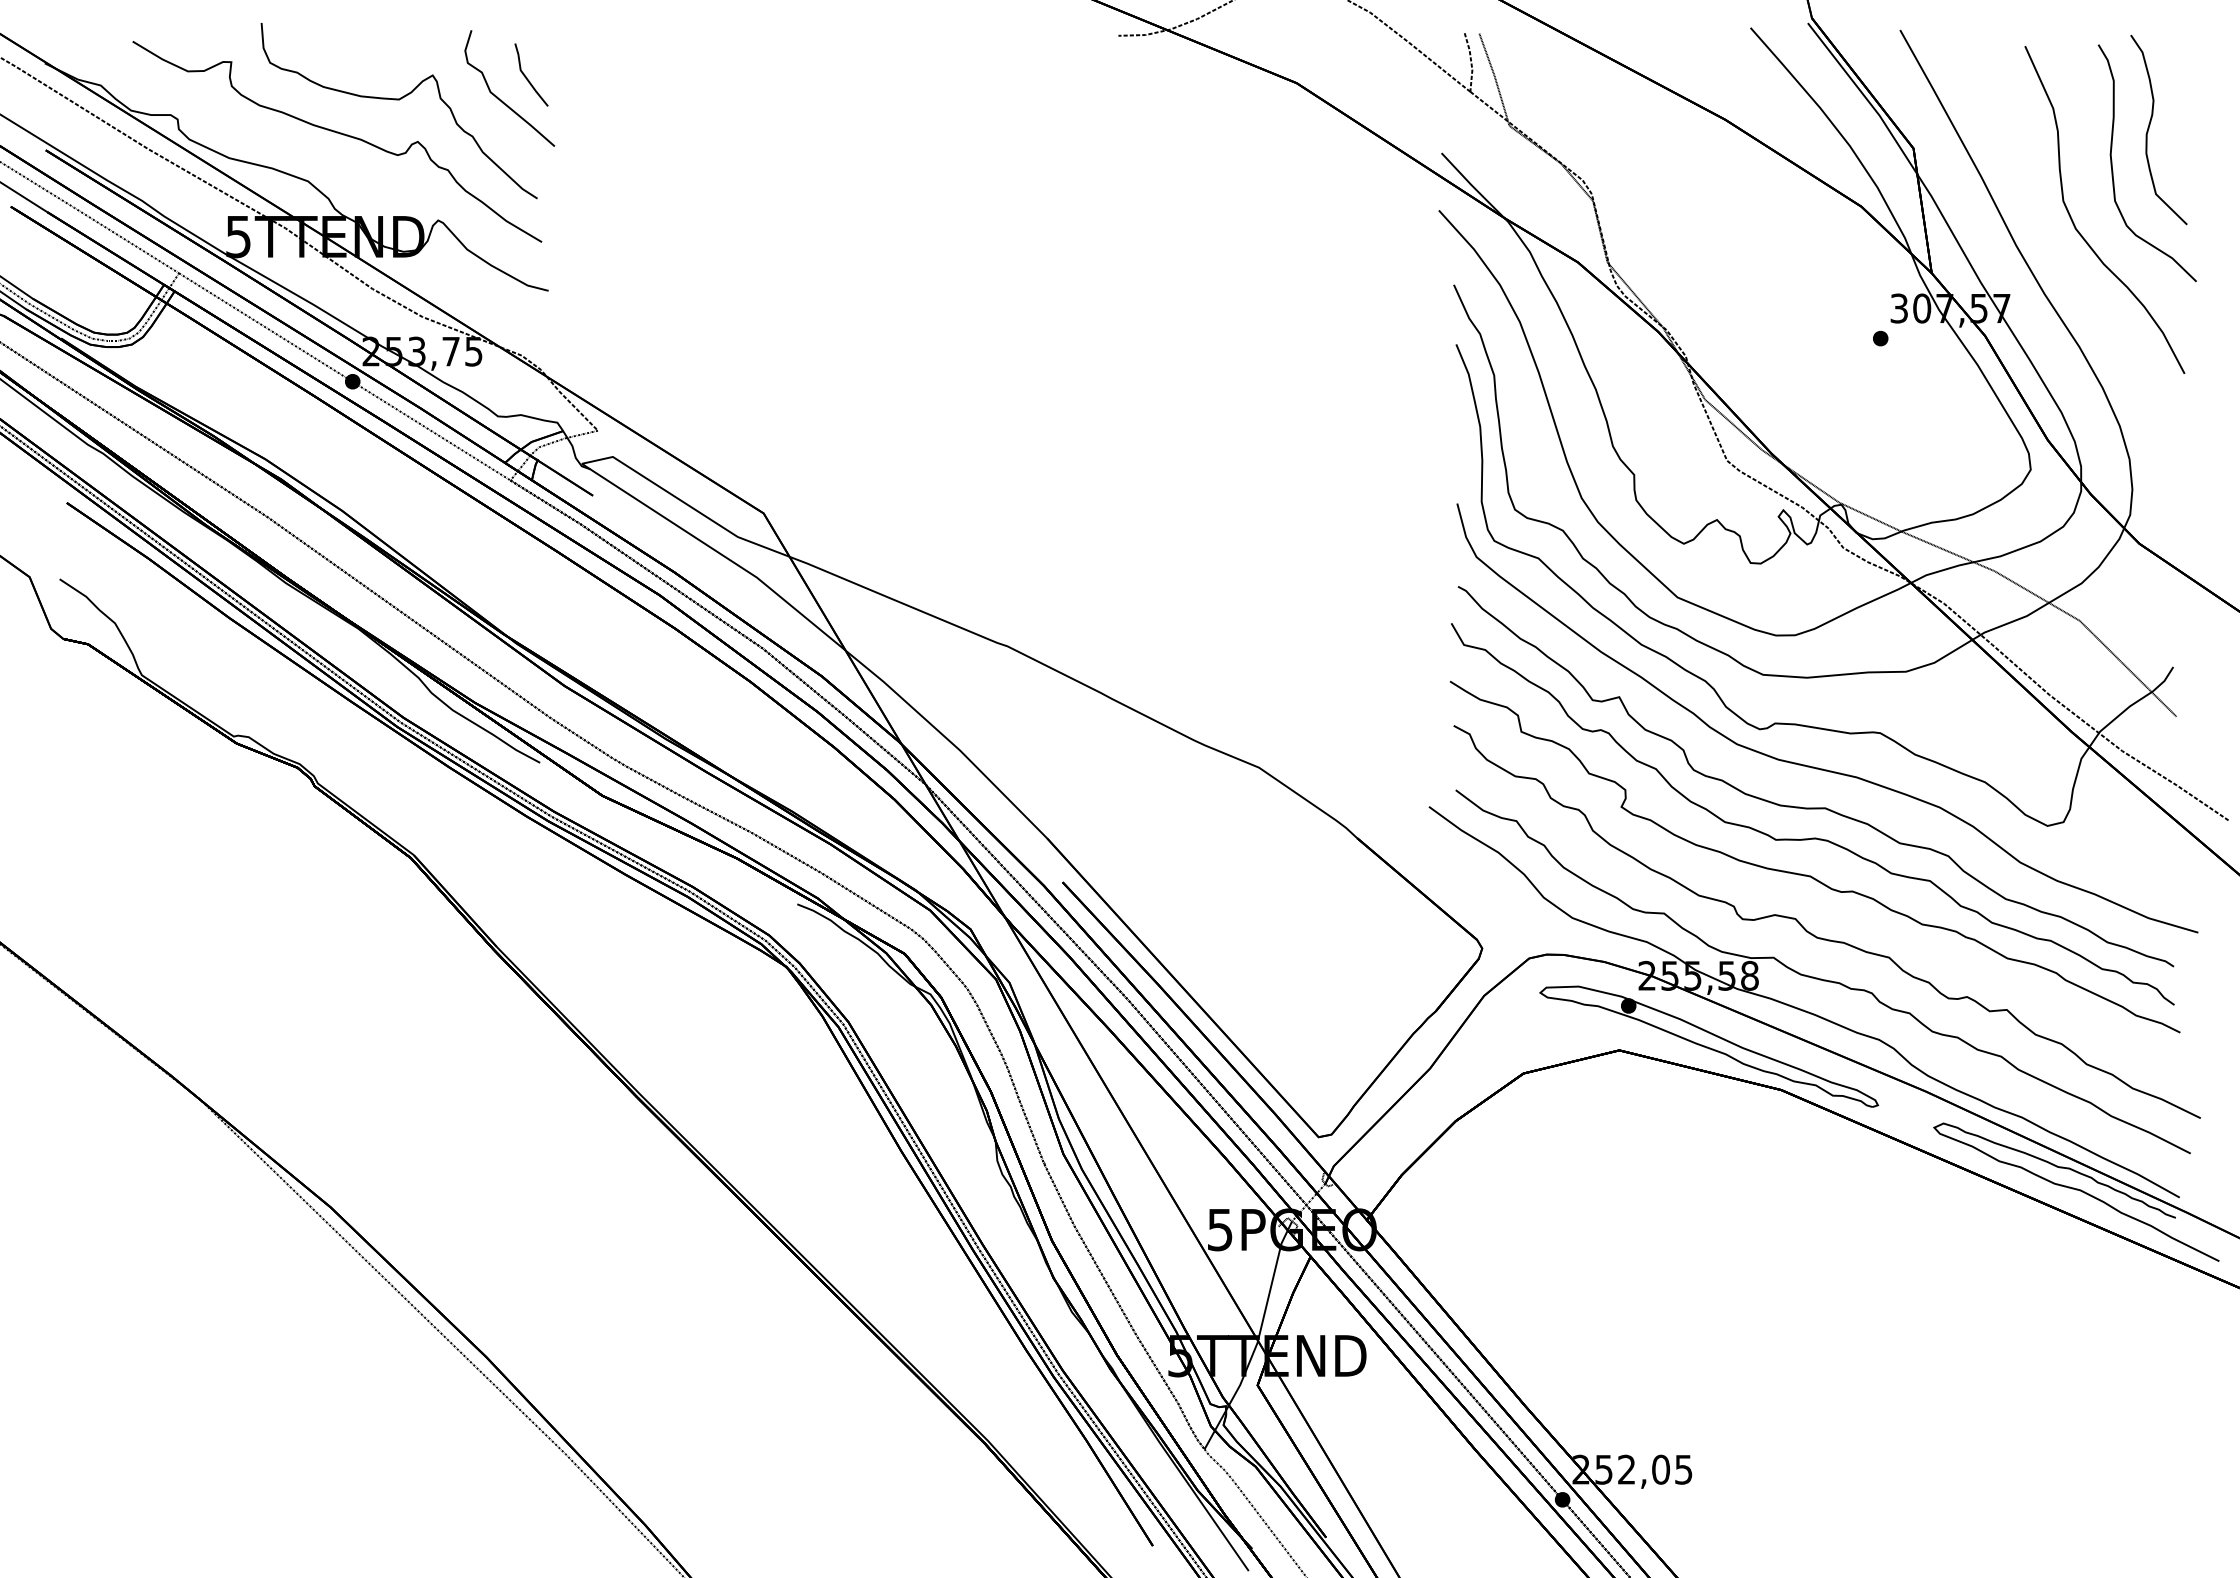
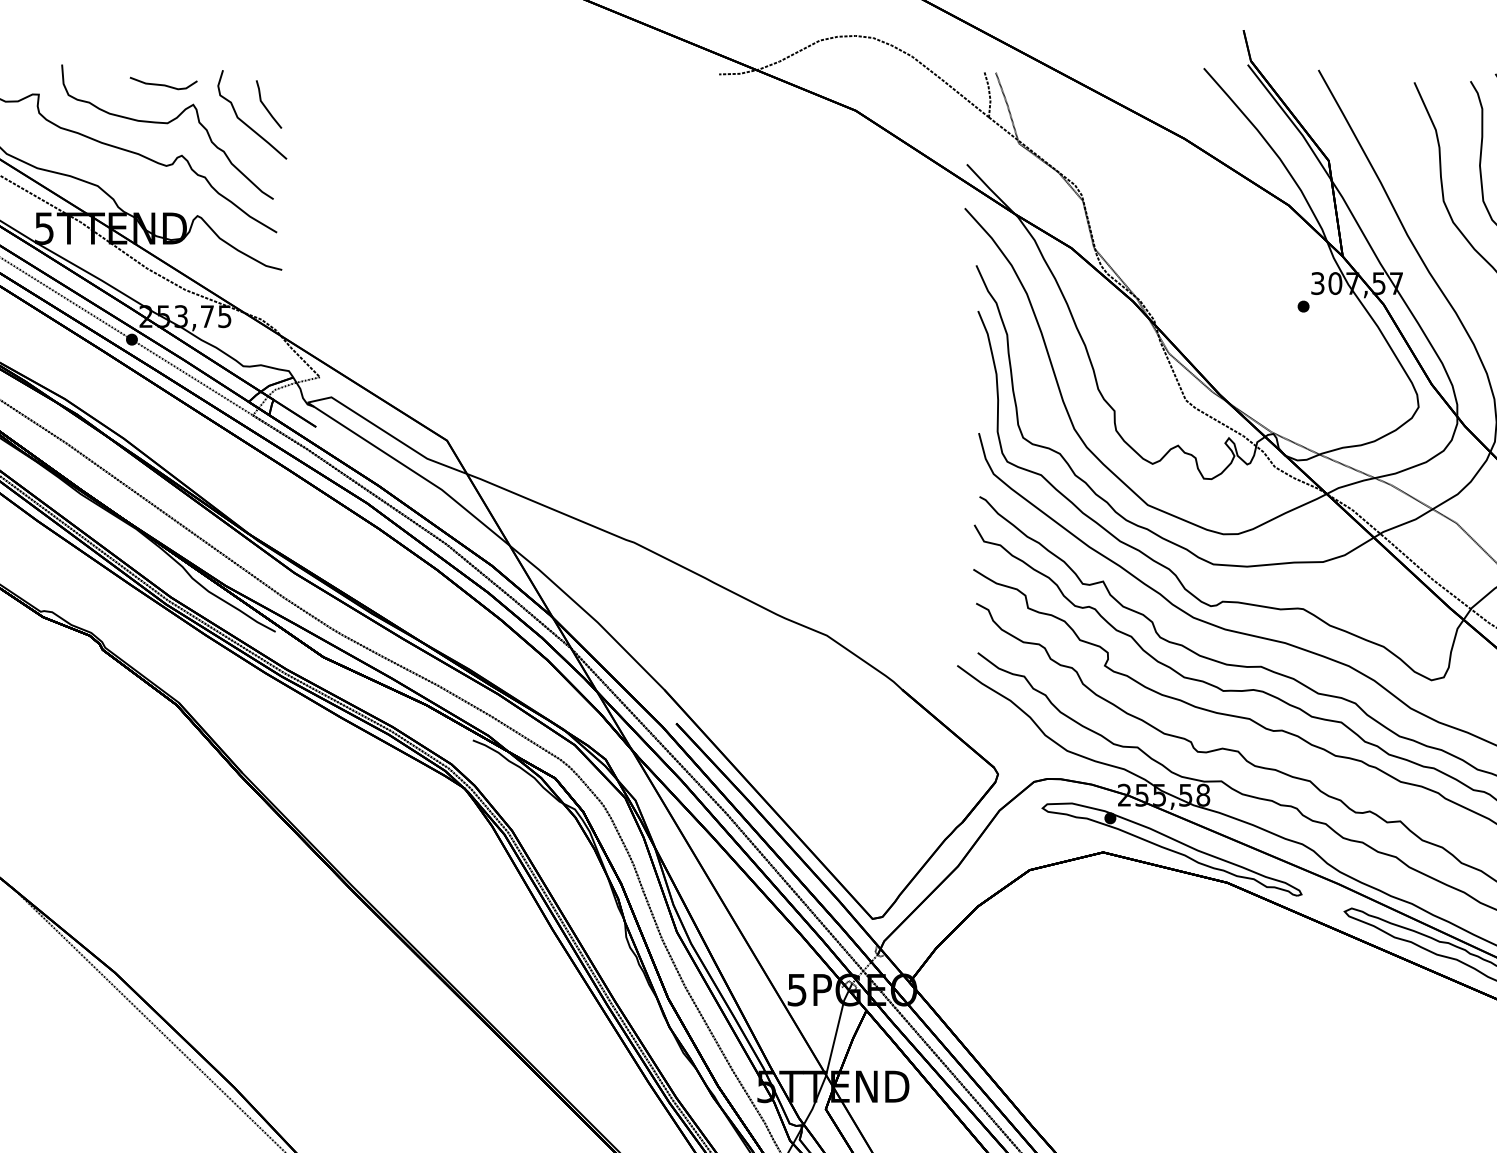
curve: (394, 49) -> (163, 84), added

